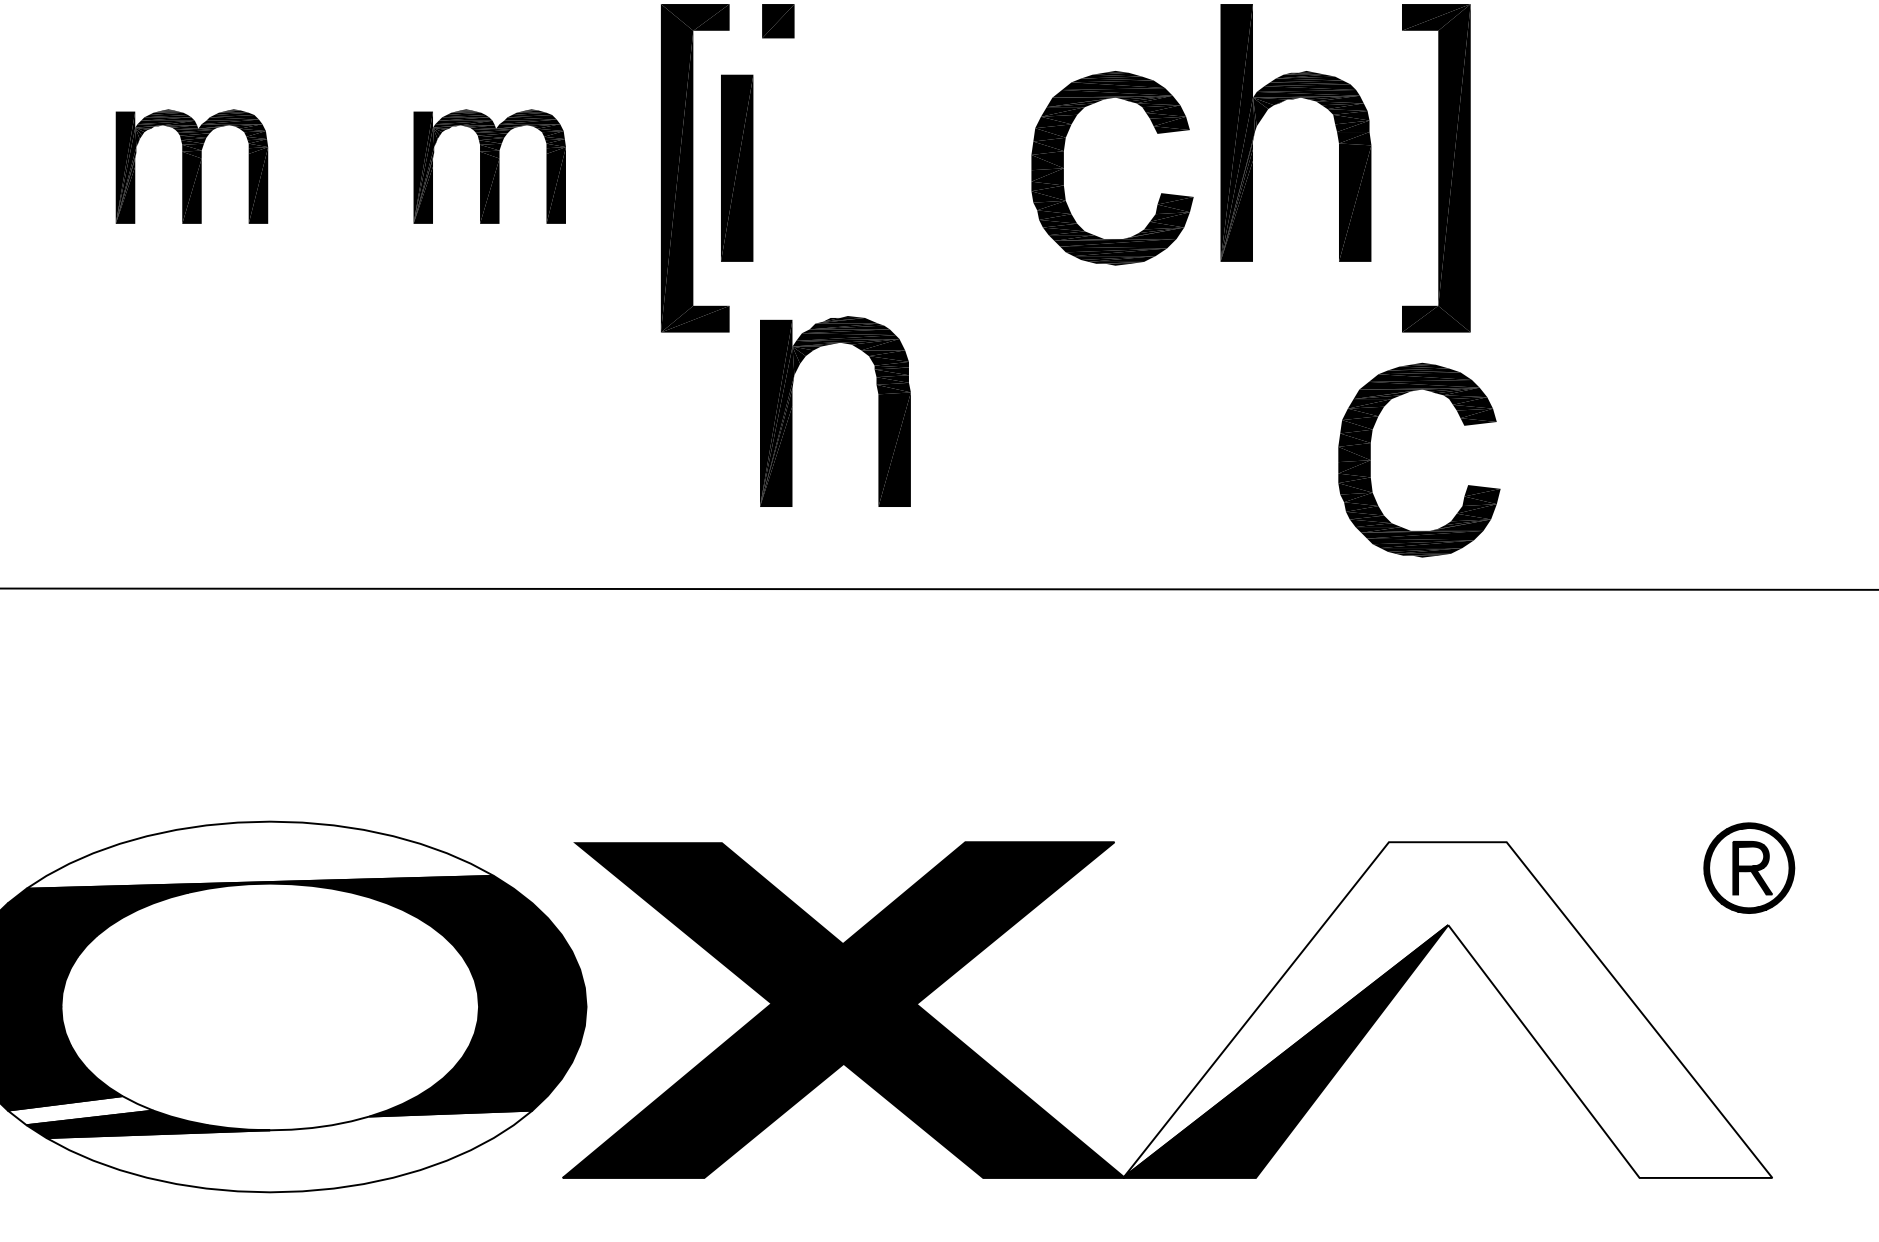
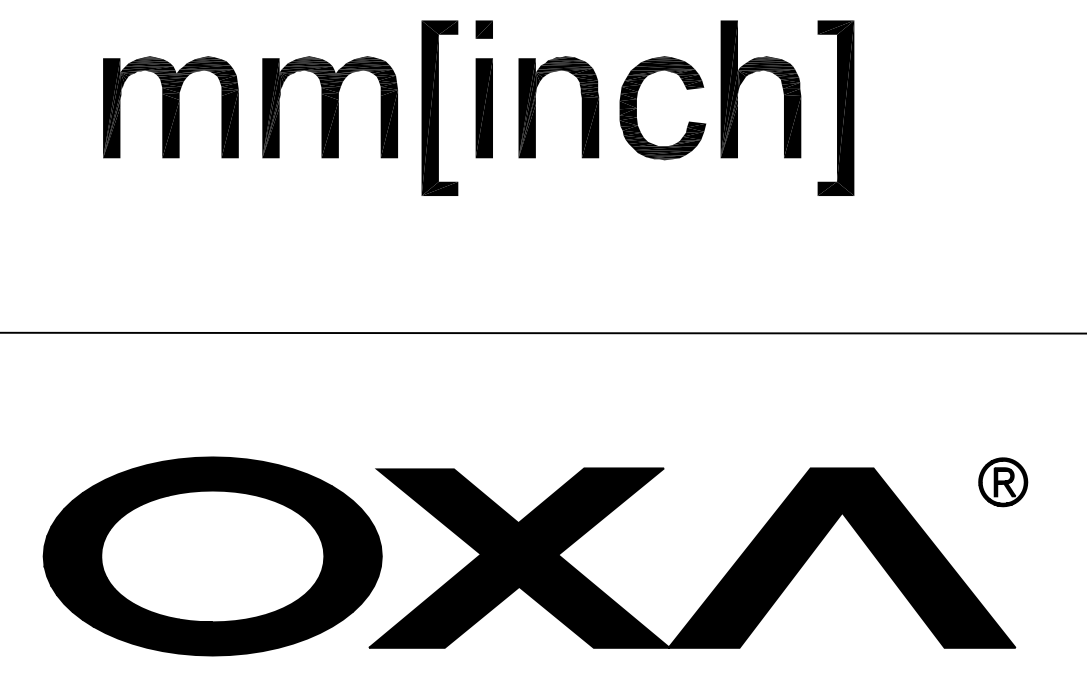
part: (191, 166) -> (170, 107), size x1.67
part: (488, 166) -> (329, 107), size x1.67
part: (735, 168) -> (483, 108), moved
part: (791, 412) -> (535, 107), moved
part: (1369, 460) -> (800, 264), removed
fill: (260, 855) -> (207, 475), added
fill: (1448, 1008) -> (842, 557), added
fill: (80, 1109) -> (111, 611), added
fill: (288, 1151) -> (222, 633), added

